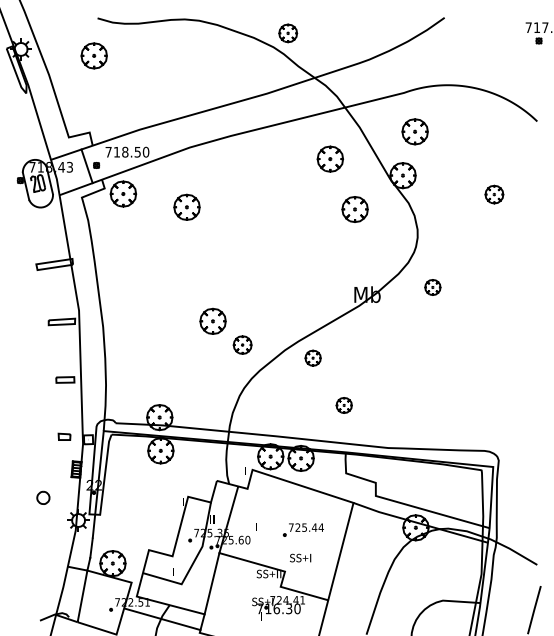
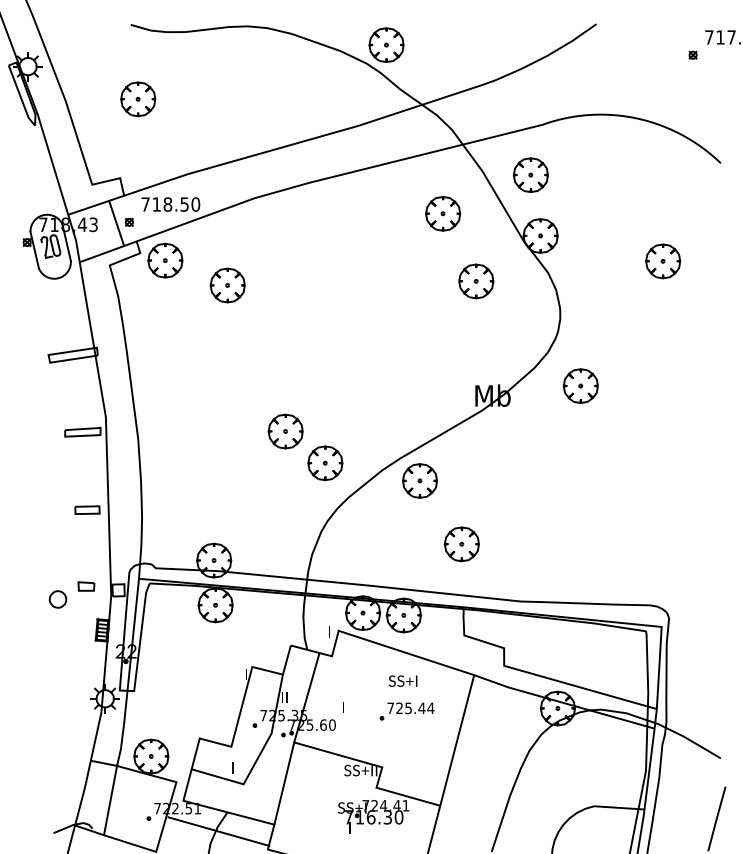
part: (288, 32) -> (386, 44), size x1.43
part: (538, 40) -> (692, 54), moved
part: (94, 56) -> (138, 99), moved
part: (414, 131) -> (530, 174), moved
part: (494, 194) -> (663, 261), size x1.43
part: (186, 207) -> (227, 285), moved
part: (432, 287) -> (580, 385), size x1.67
part: (242, 345) -> (325, 463), size x1.43
part: (312, 357) -> (419, 480), size x1.67
part: (344, 405) -> (461, 544), size x1.67
part: (43, 497) -> (57, 599), moved
text: (300, 557) -> (402, 680), moved

